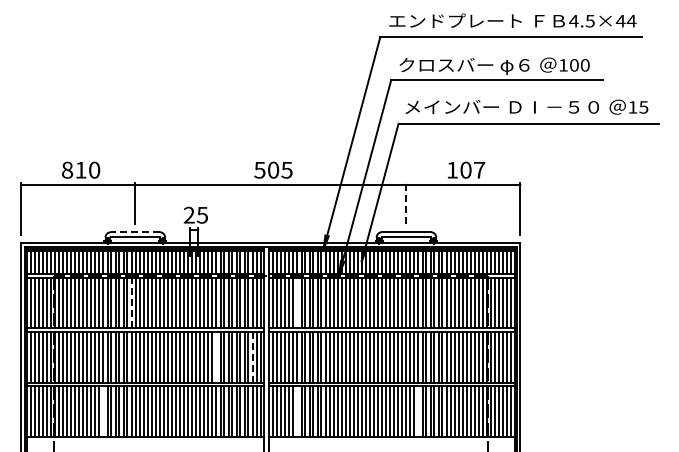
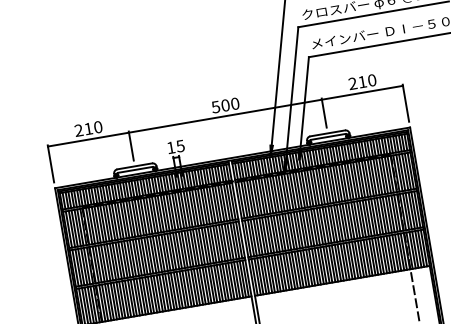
text: (67, 169) -> (78, 130), 810 -> 210
text: (286, 169) -> (234, 103), 505 -> 500
text: (465, 169) -> (362, 81), 107 -> 210
line: (406, 203) -> (324, 112), dashed -> solid
text: (188, 214) -> (170, 147), 25 -> 15
line: (134, 232) -> (134, 166), dashed -> solid
line: (131, 302) -> (140, 216), dashed -> solid
line: (297, 302) -> (258, 196), added
line: (216, 356) -> (207, 244), added
line: (252, 356) -> (233, 240), dashed -> solid
line: (103, 410) -> (133, 297), added
line: (297, 410) -> (271, 273), added
line: (418, 410) -> (357, 258), added

